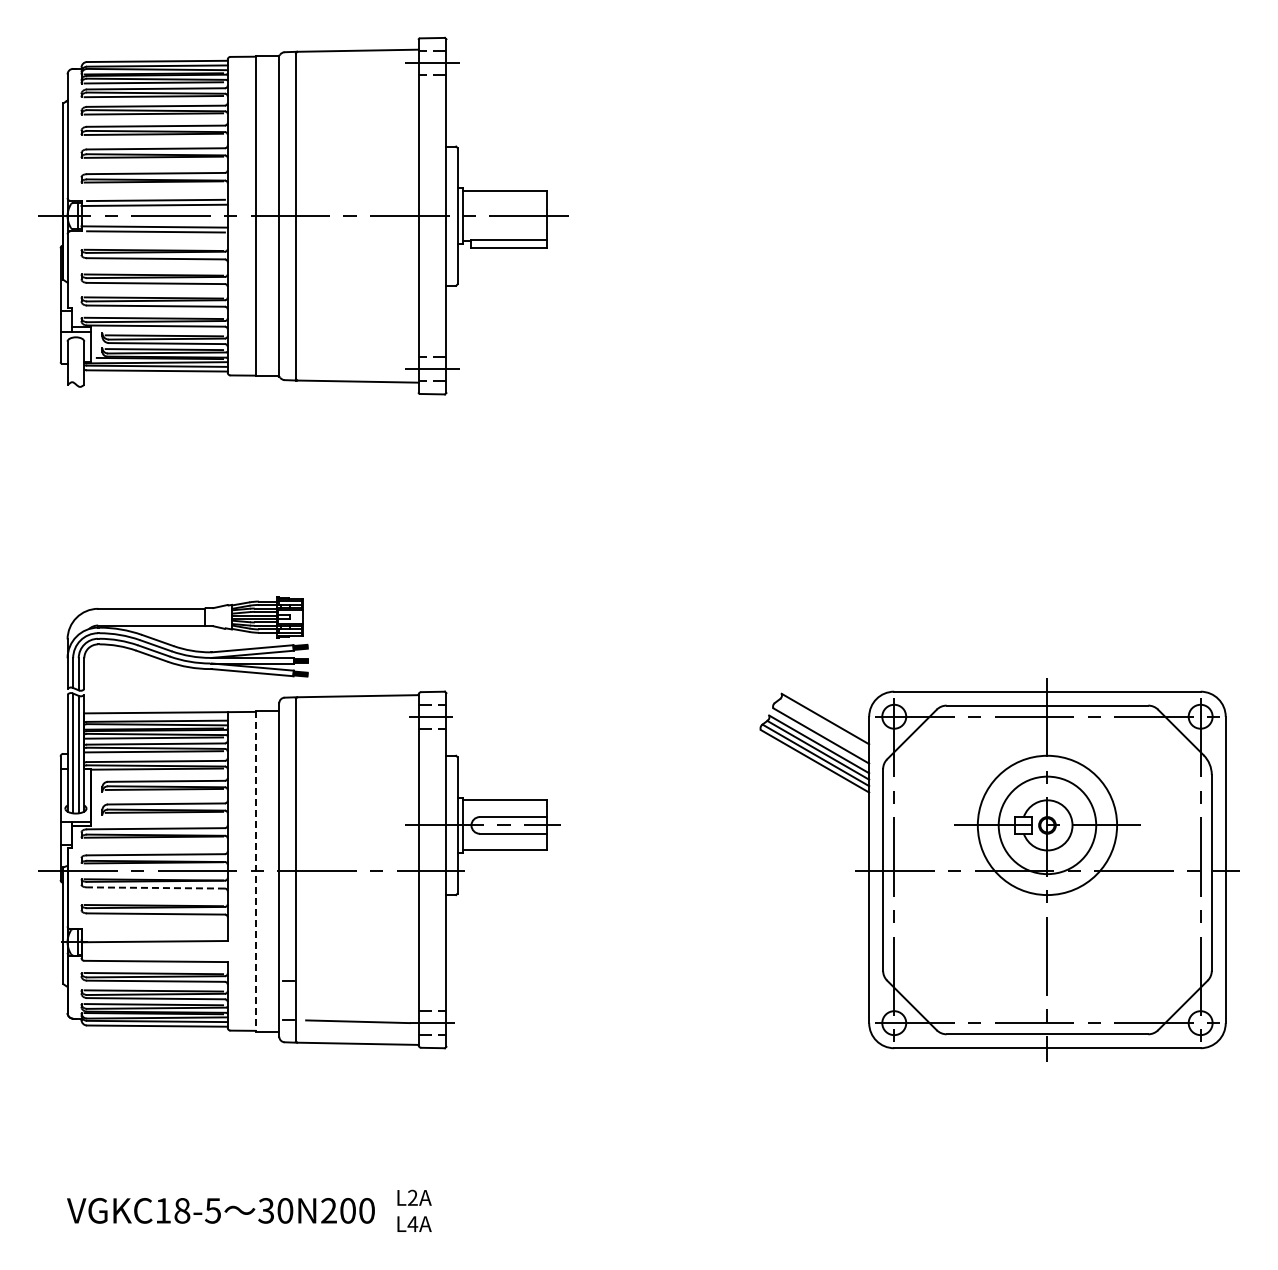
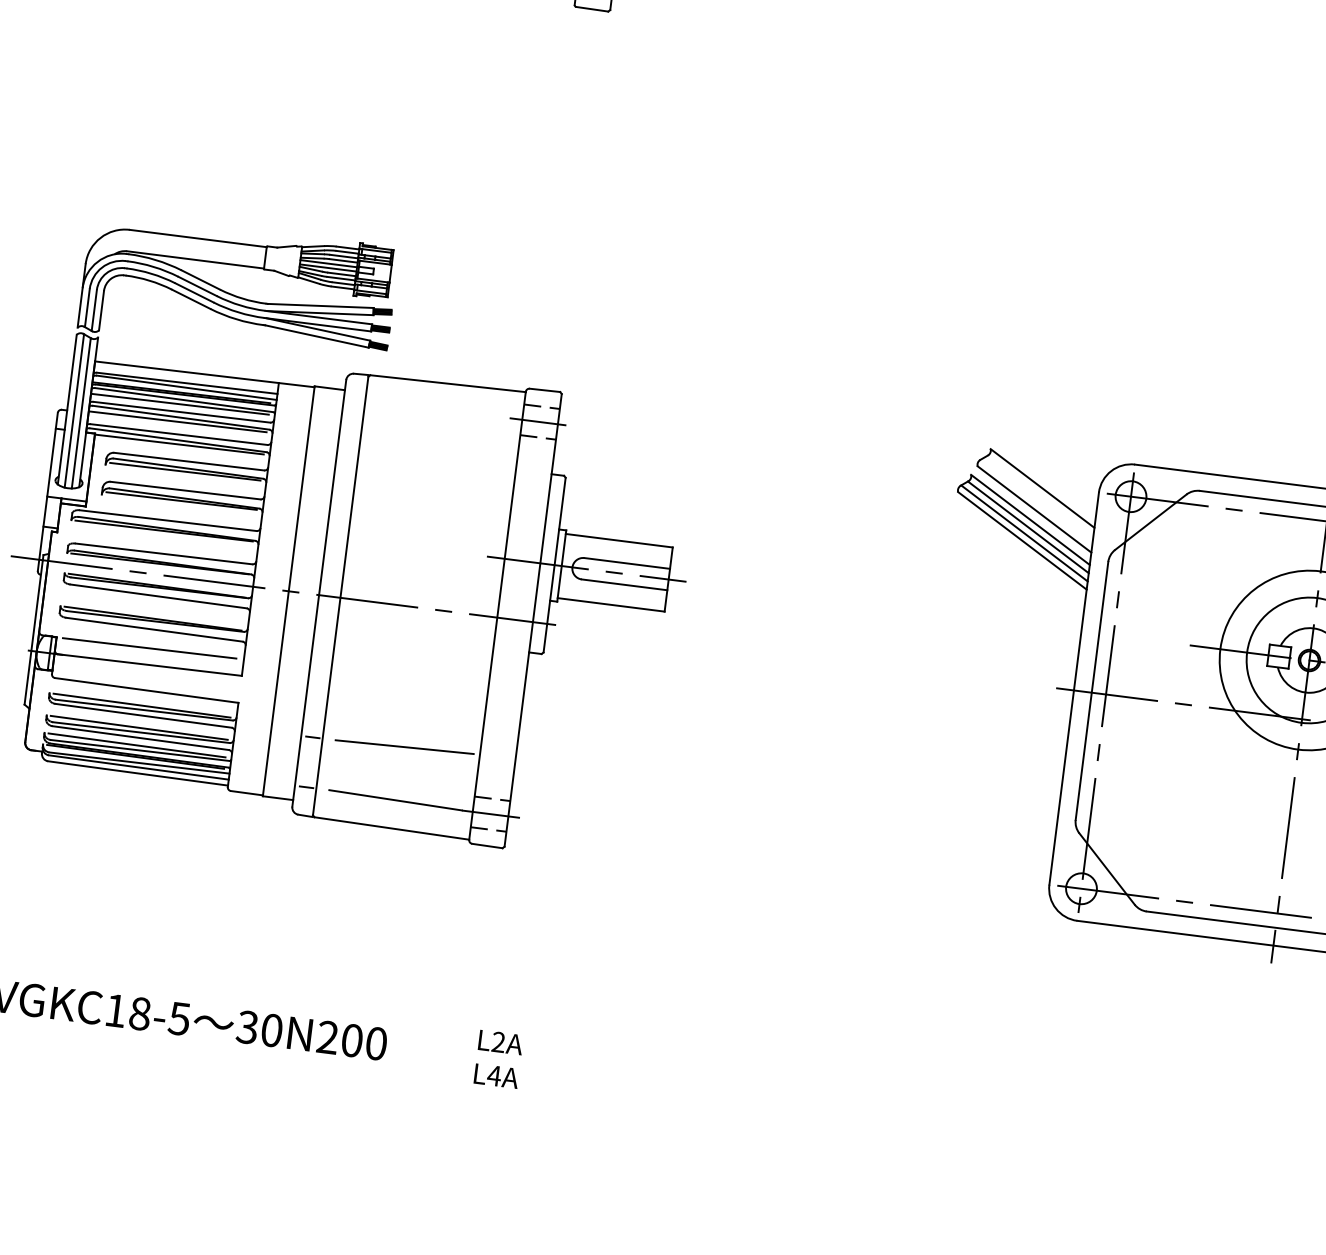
line: (255, 871) -> (288, 591), dashed -> solid
line: (156, 887) -> (159, 595), dashed -> solid
line: (153, 928) -> (148, 647), added
line: (359, 979) -> (404, 746), added
text: (414, 1210) -> (498, 1058), moved

